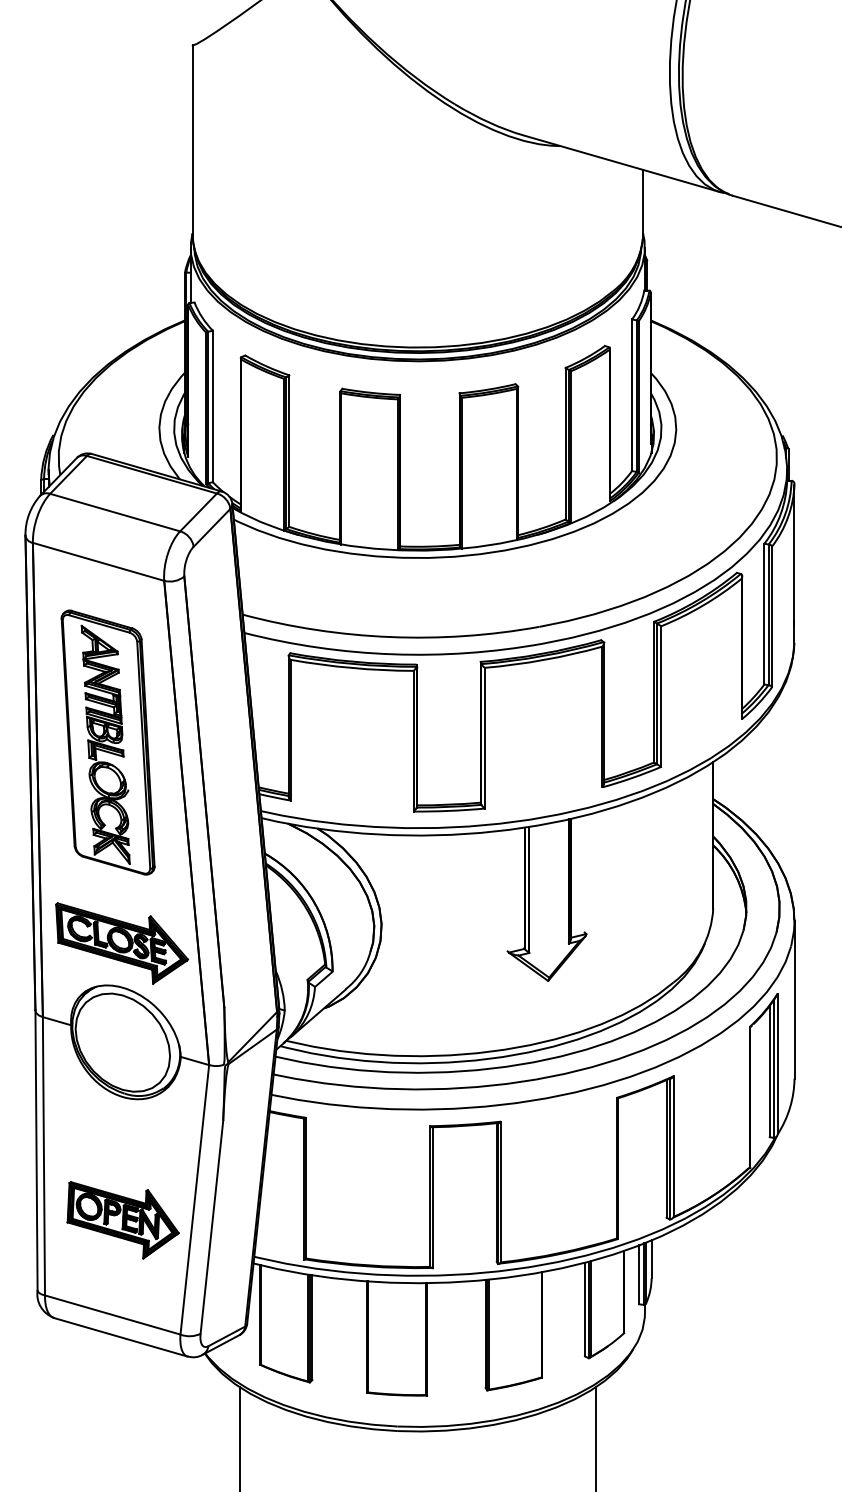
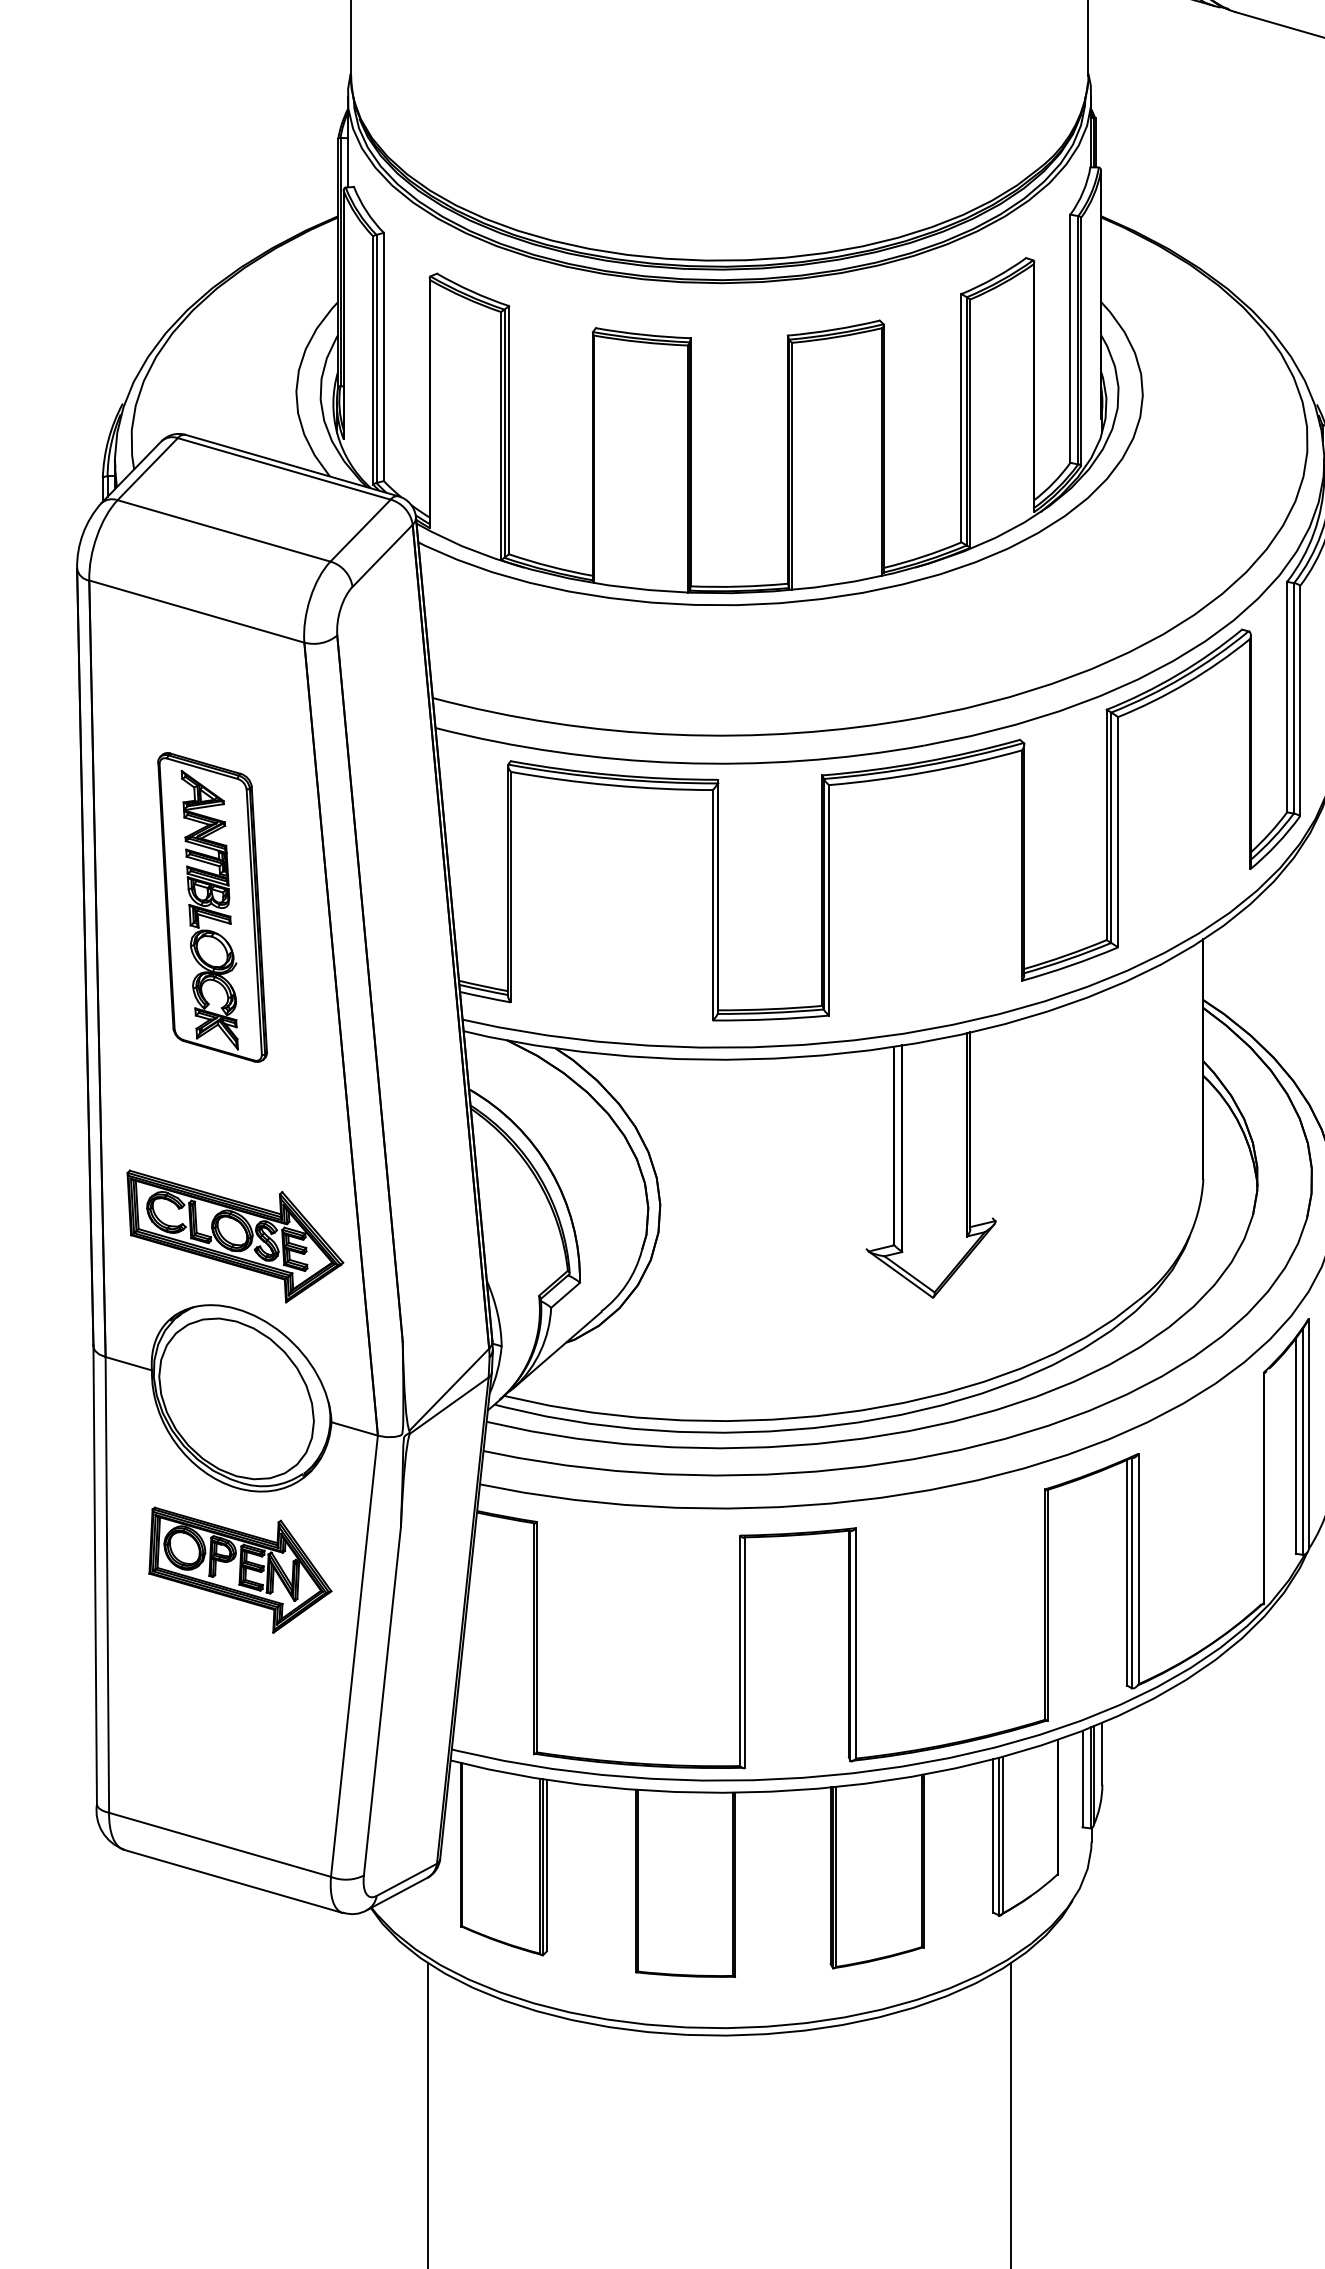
part: (108, 742) -> (213, 907), size x0.71
part: (122, 1220) -> (239, 1570), moved

